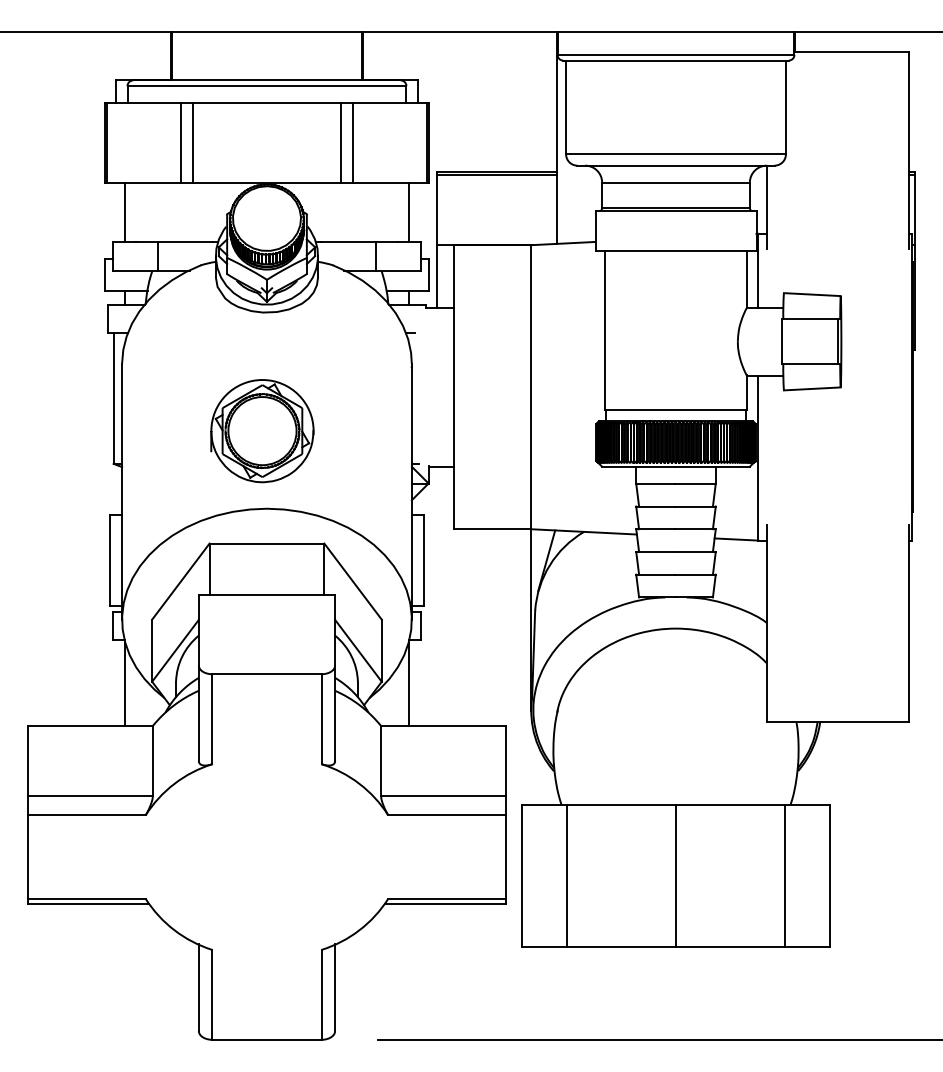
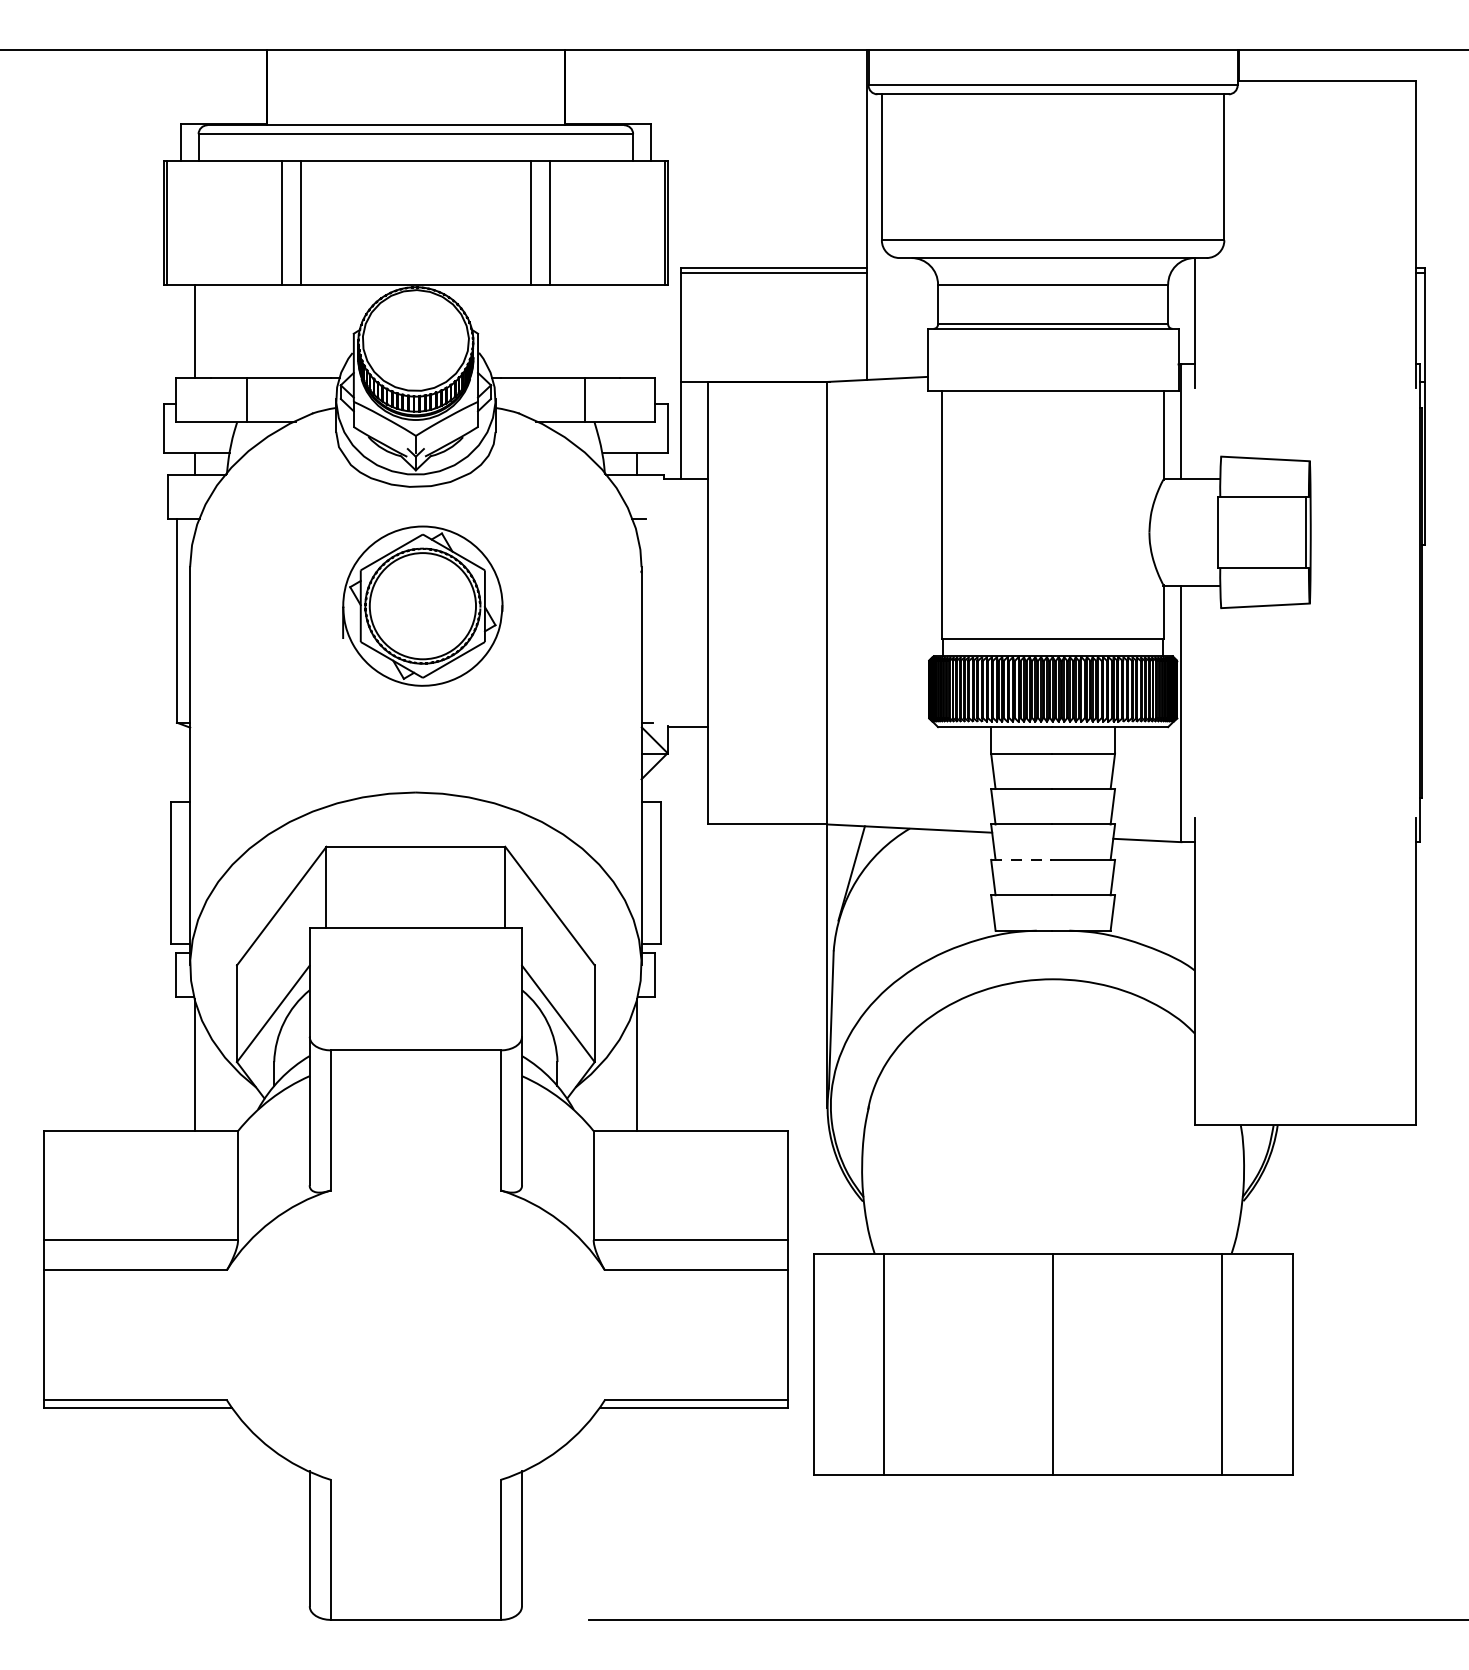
line: (409, 212) -> (637, 331), removed
part: (262, 431) -> (422, 606), moved
line: (655, 551) -> (1021, 859), solid -> dashed

